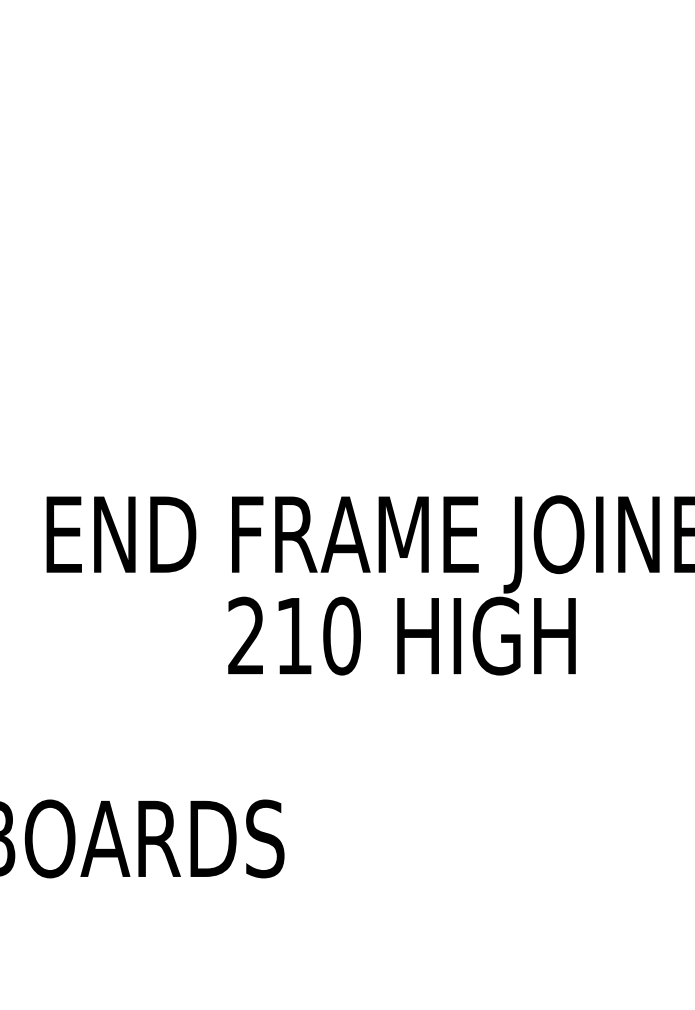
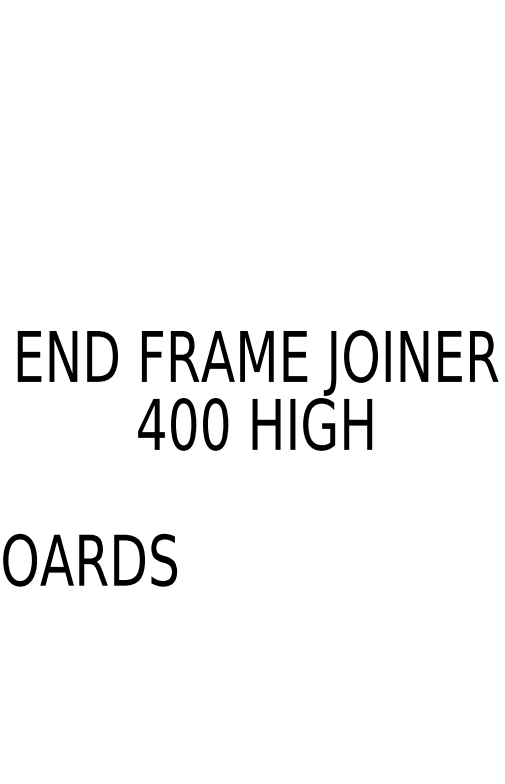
text: (270, 636) -> (167, 424), 210 -> 400

